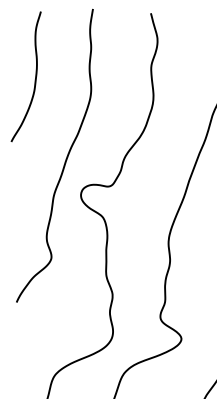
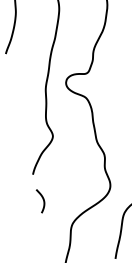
curve: (23, 337) -> (43, 200), added

